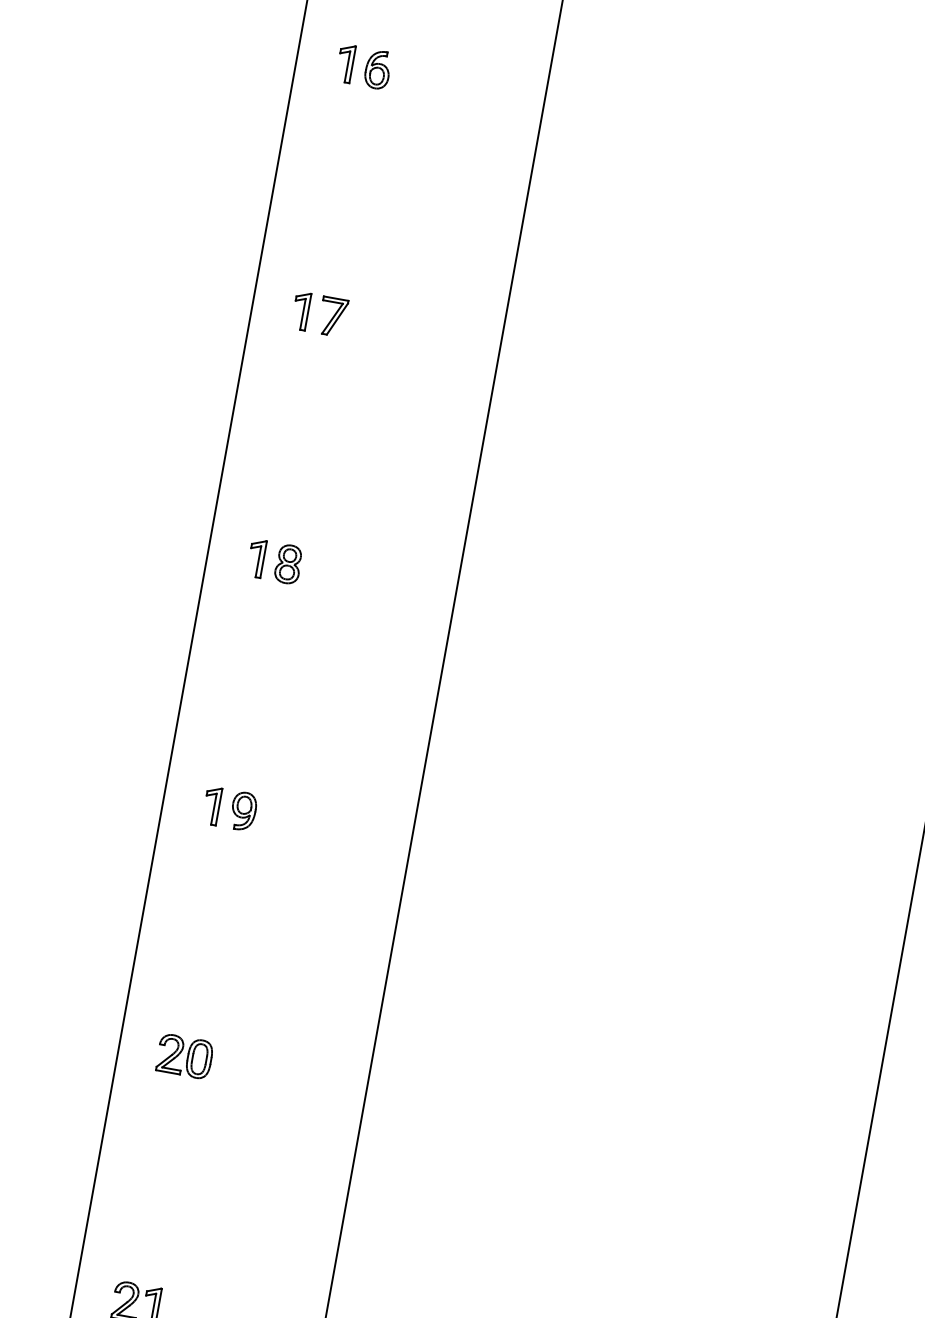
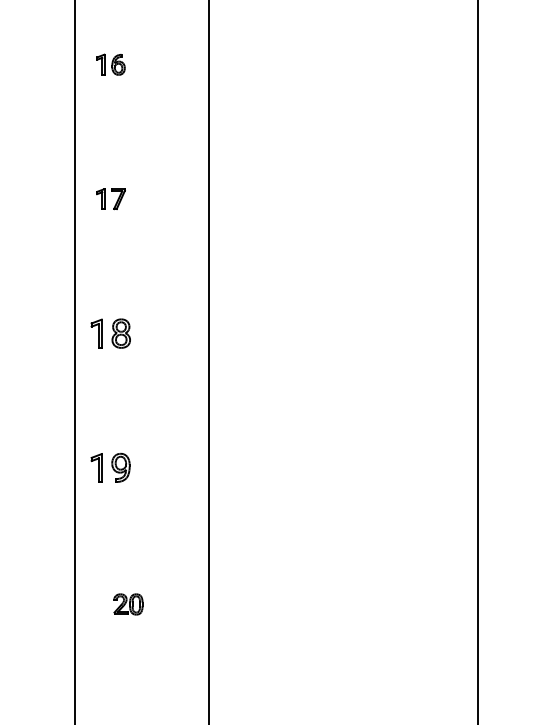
part: (274, 561) -> (110, 333), size x1.4
part: (229, 808) -> (110, 467), size x1.4
part: (185, 1056) -> (128, 604), moved

